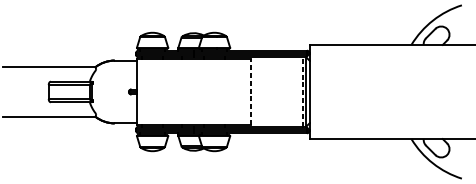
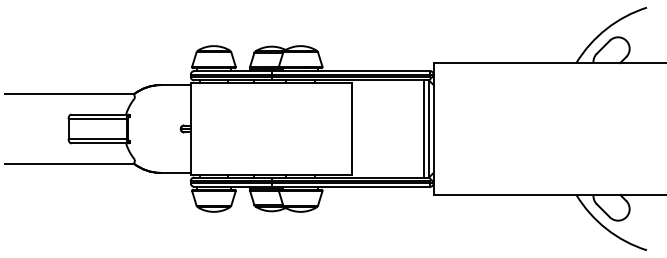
line: (251, 91) -> (352, 128), dashed -> solid
line: (303, 92) -> (424, 129), dashed -> solid

